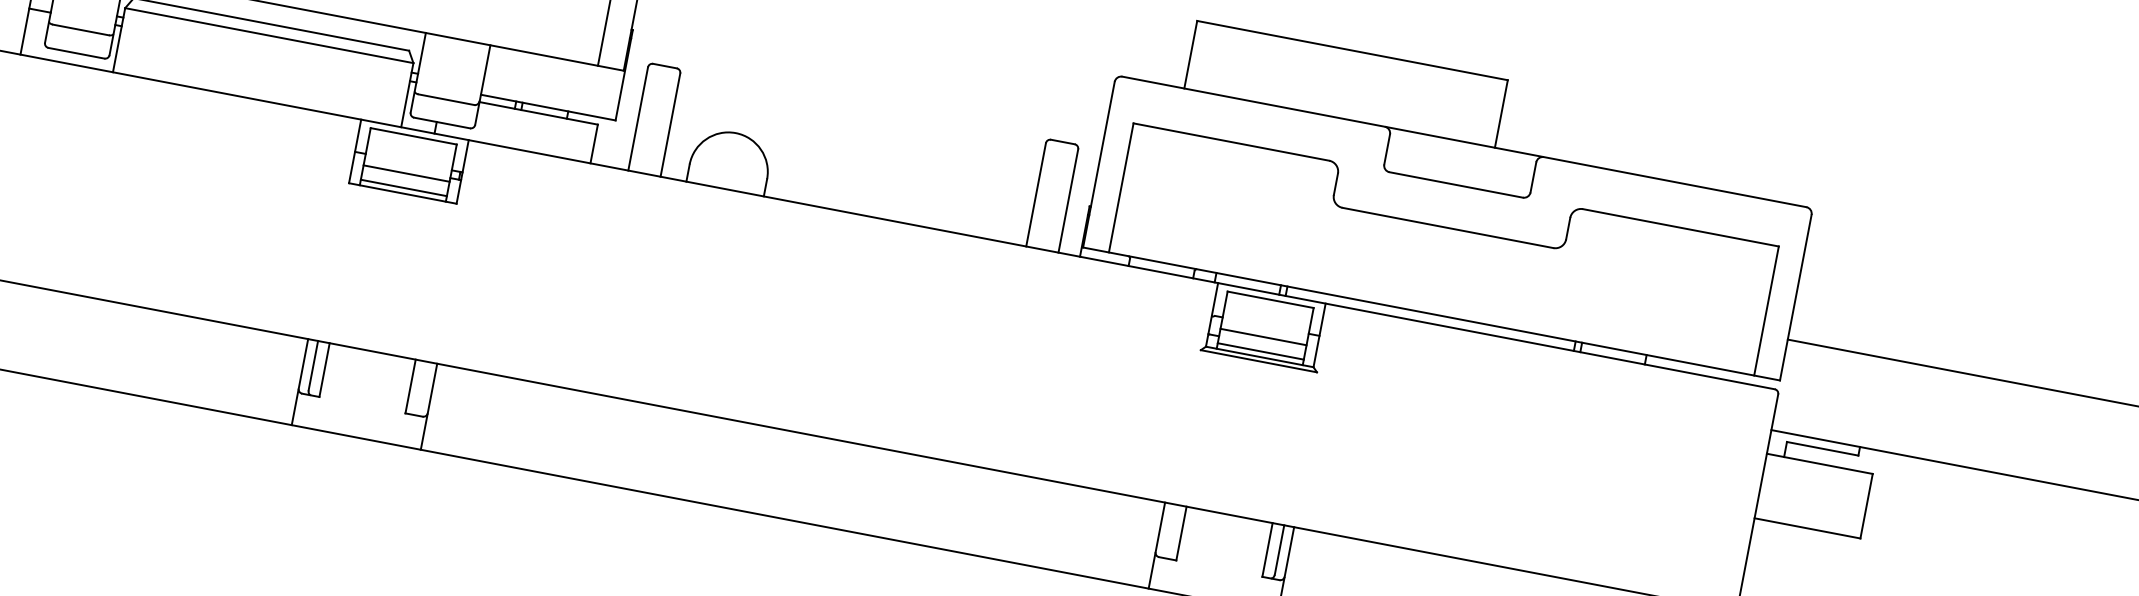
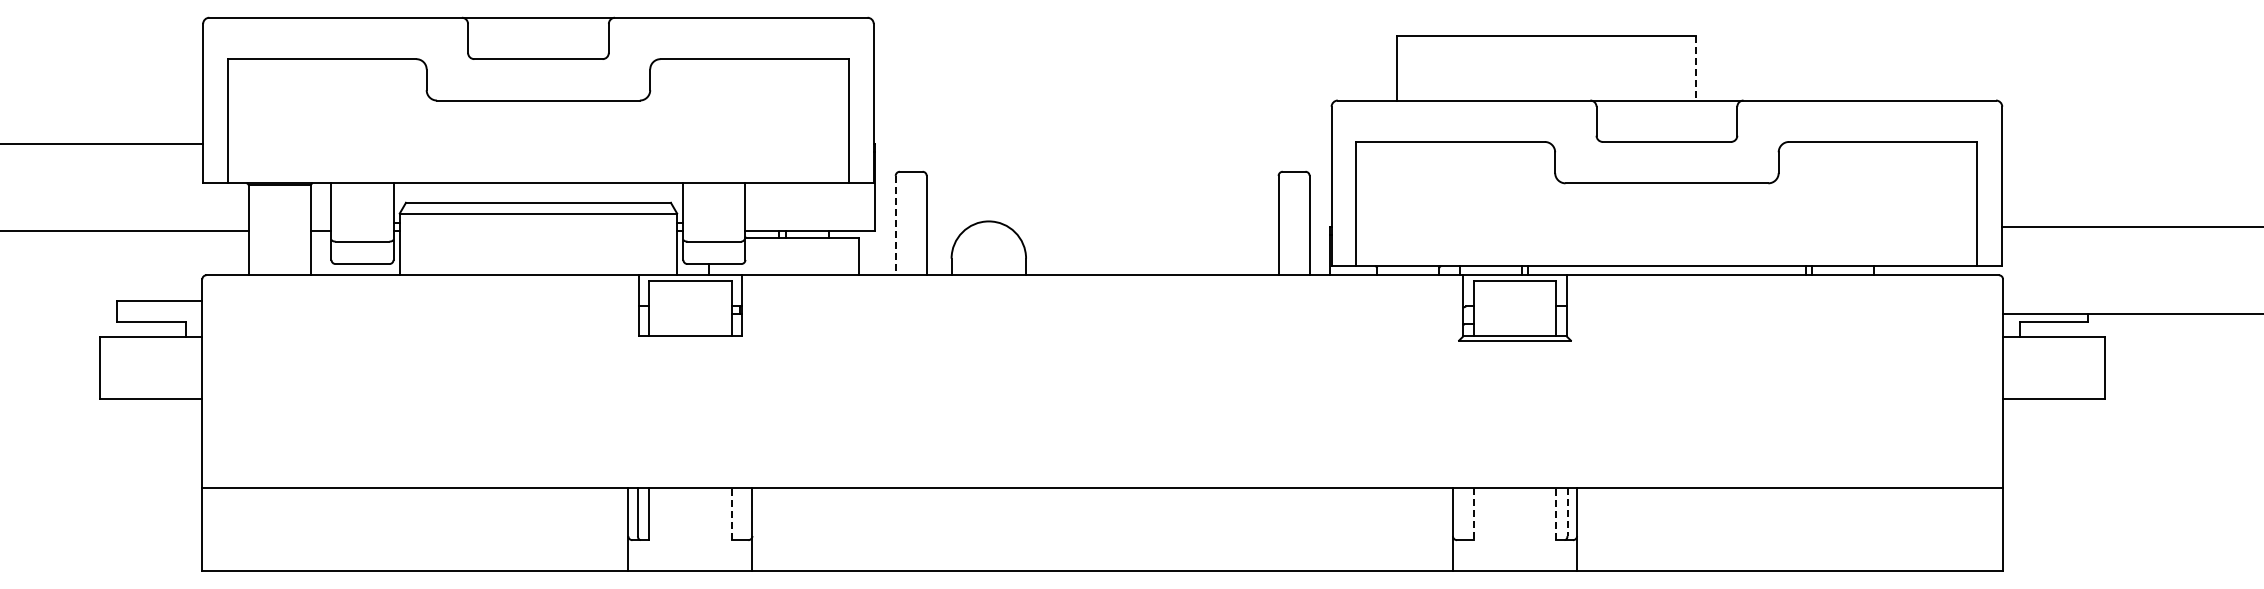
line: (1501, 114) -> (1696, 68), solid -> dashed
line: (637, 118) -> (895, 225), solid -> dashed
line: (405, 173) -> (689, 317), removed
line: (402, 188) -> (689, 331), removed
line: (1262, 337) -> (1514, 317), removed
line: (1260, 351) -> (1514, 331), removed
line: (410, 386) -> (731, 514), solid -> dashed
line: (1181, 533) -> (1473, 514), solid -> dashed
line: (1267, 550) -> (1556, 514), solid -> dashed
line: (1279, 550) -> (1567, 512), solid -> dashed

